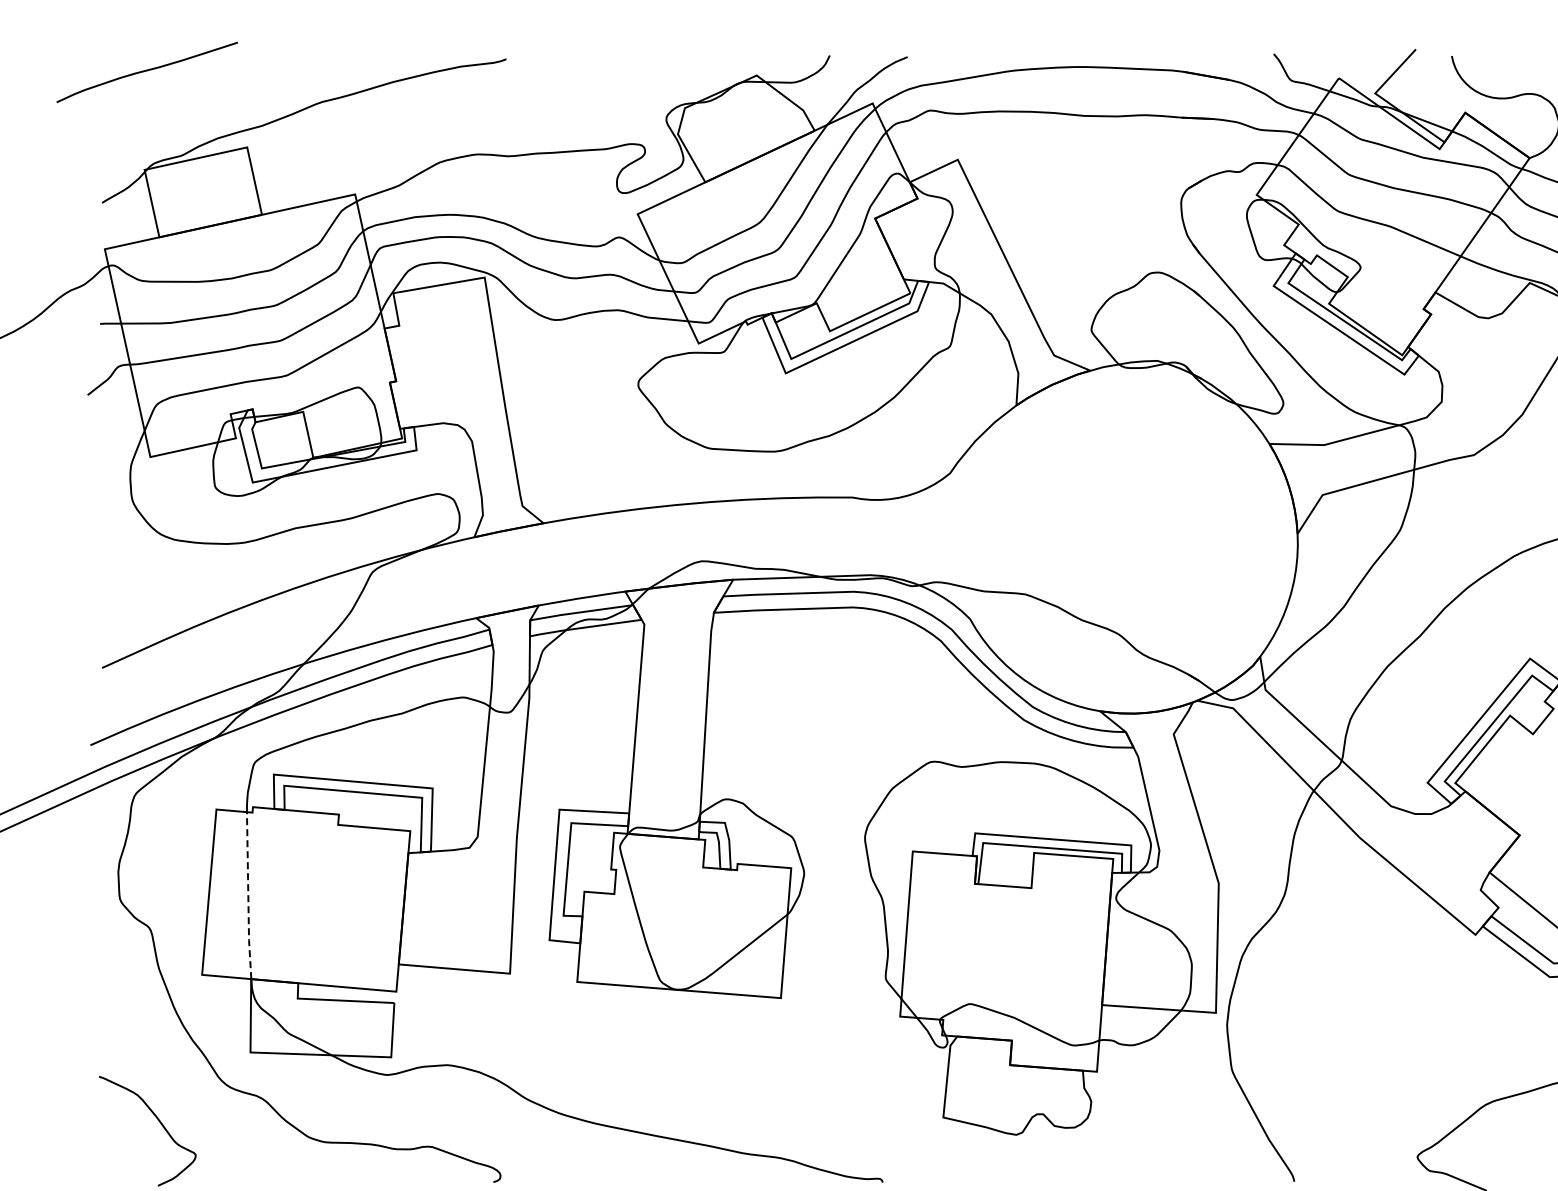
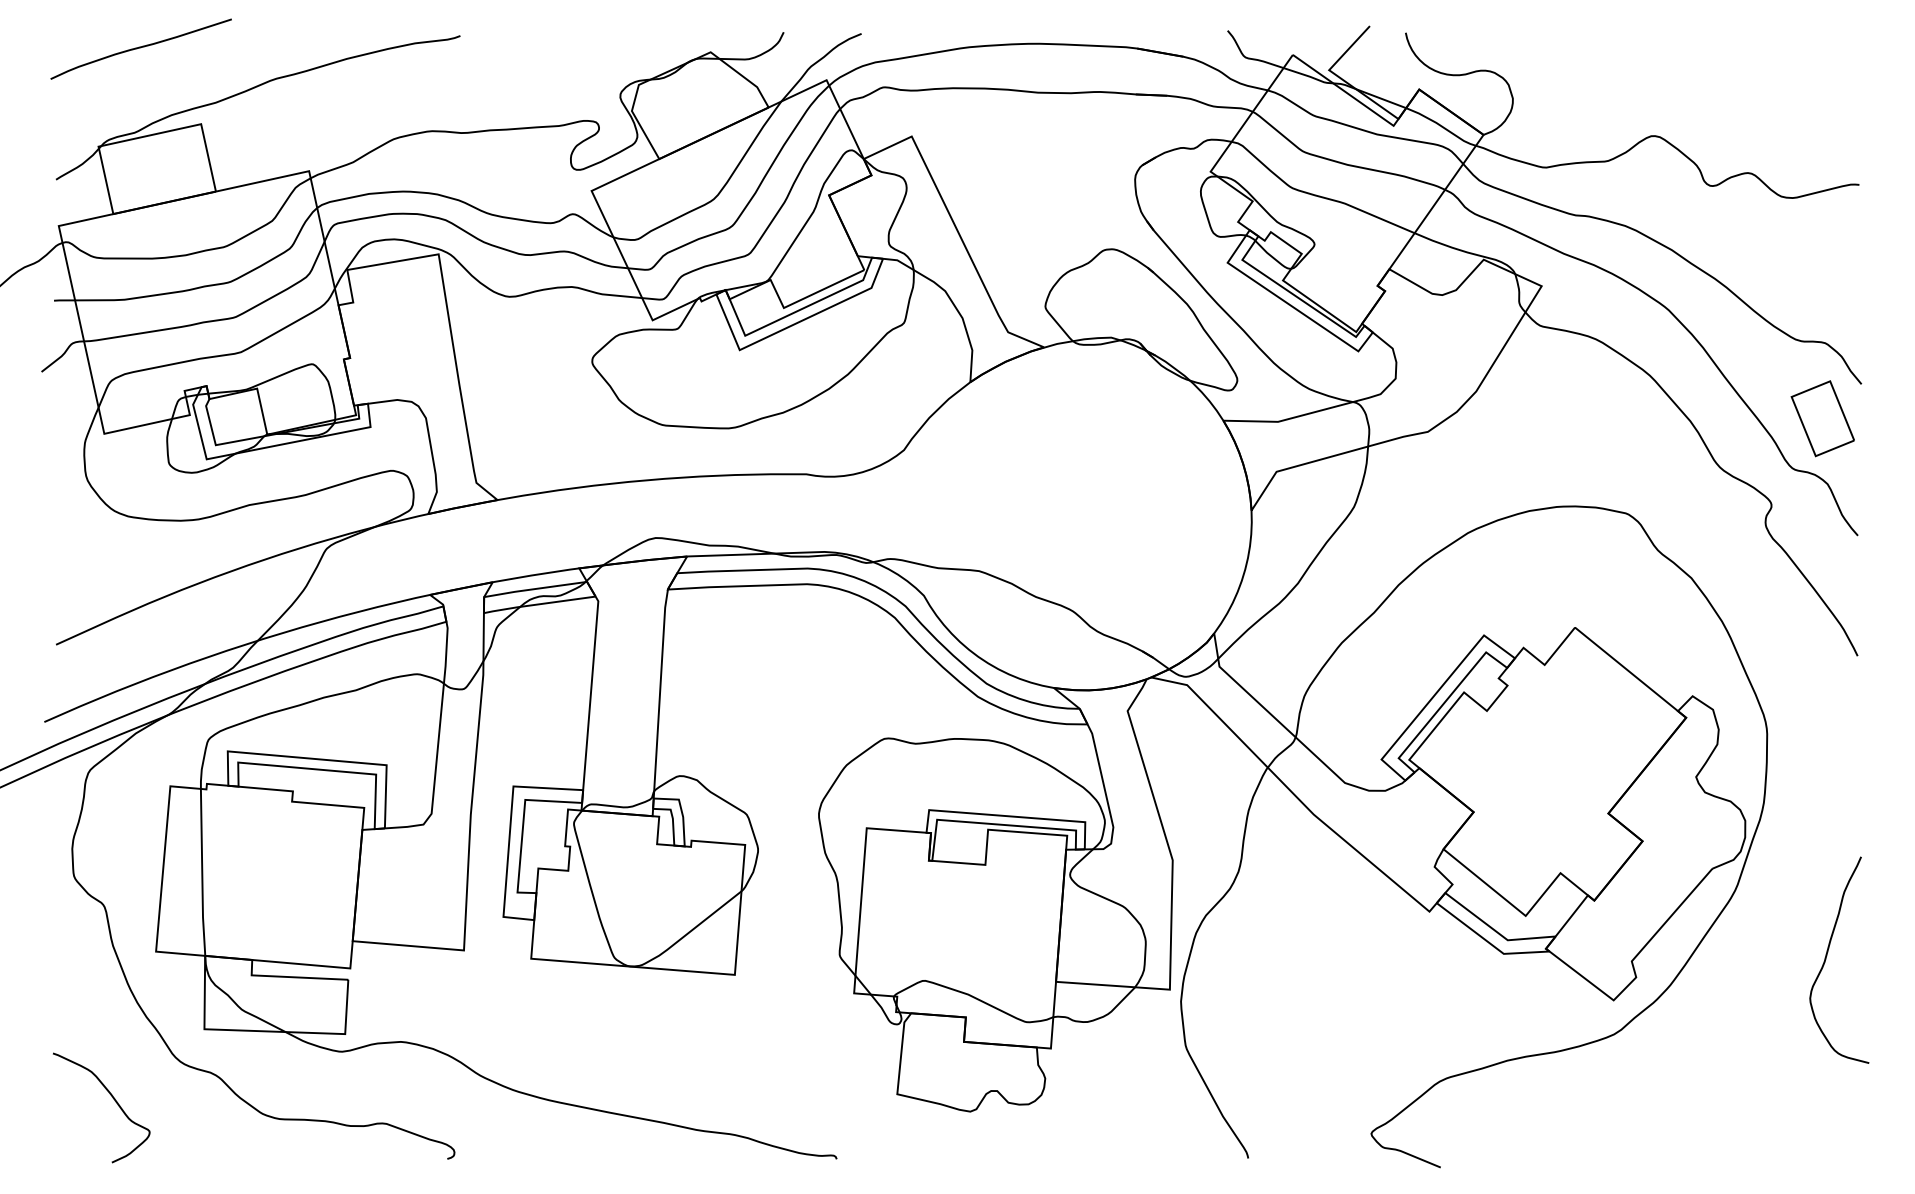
curve: (146, 71) -> (140, 48), moved
line: (248, 895) -> (202, 872), dashed -> solid

